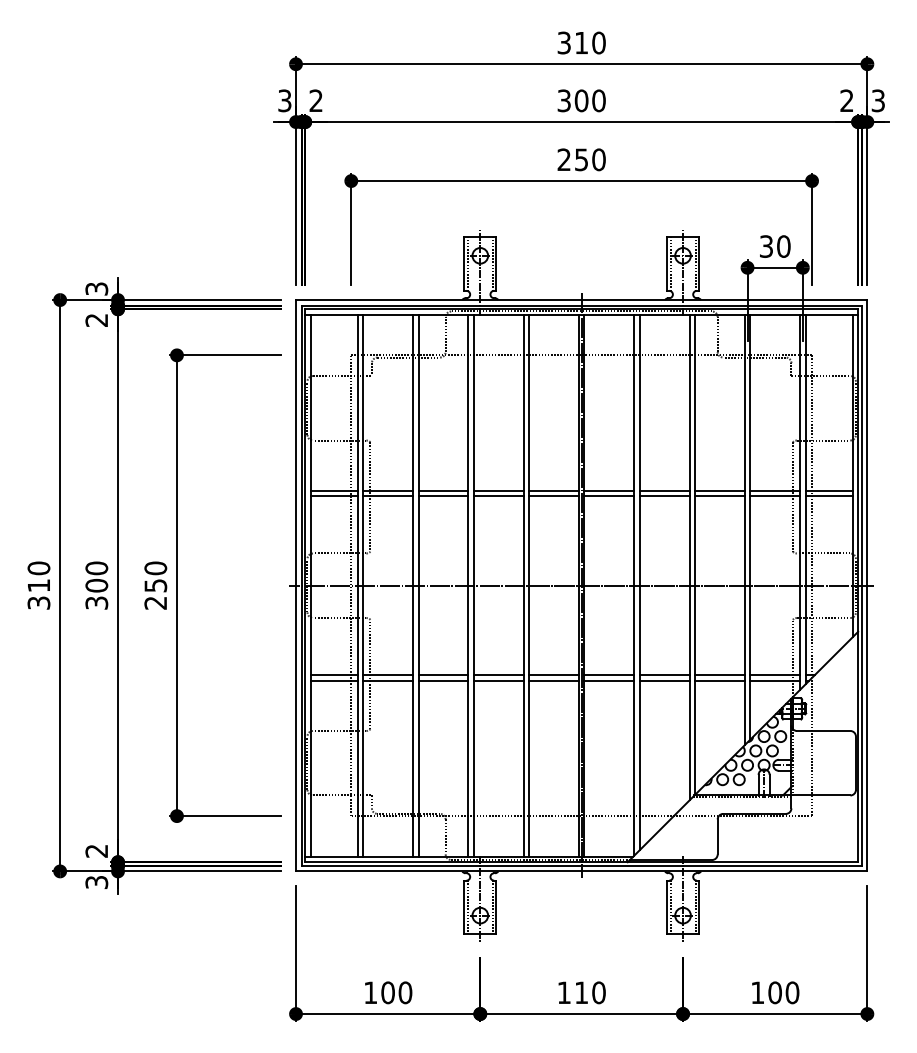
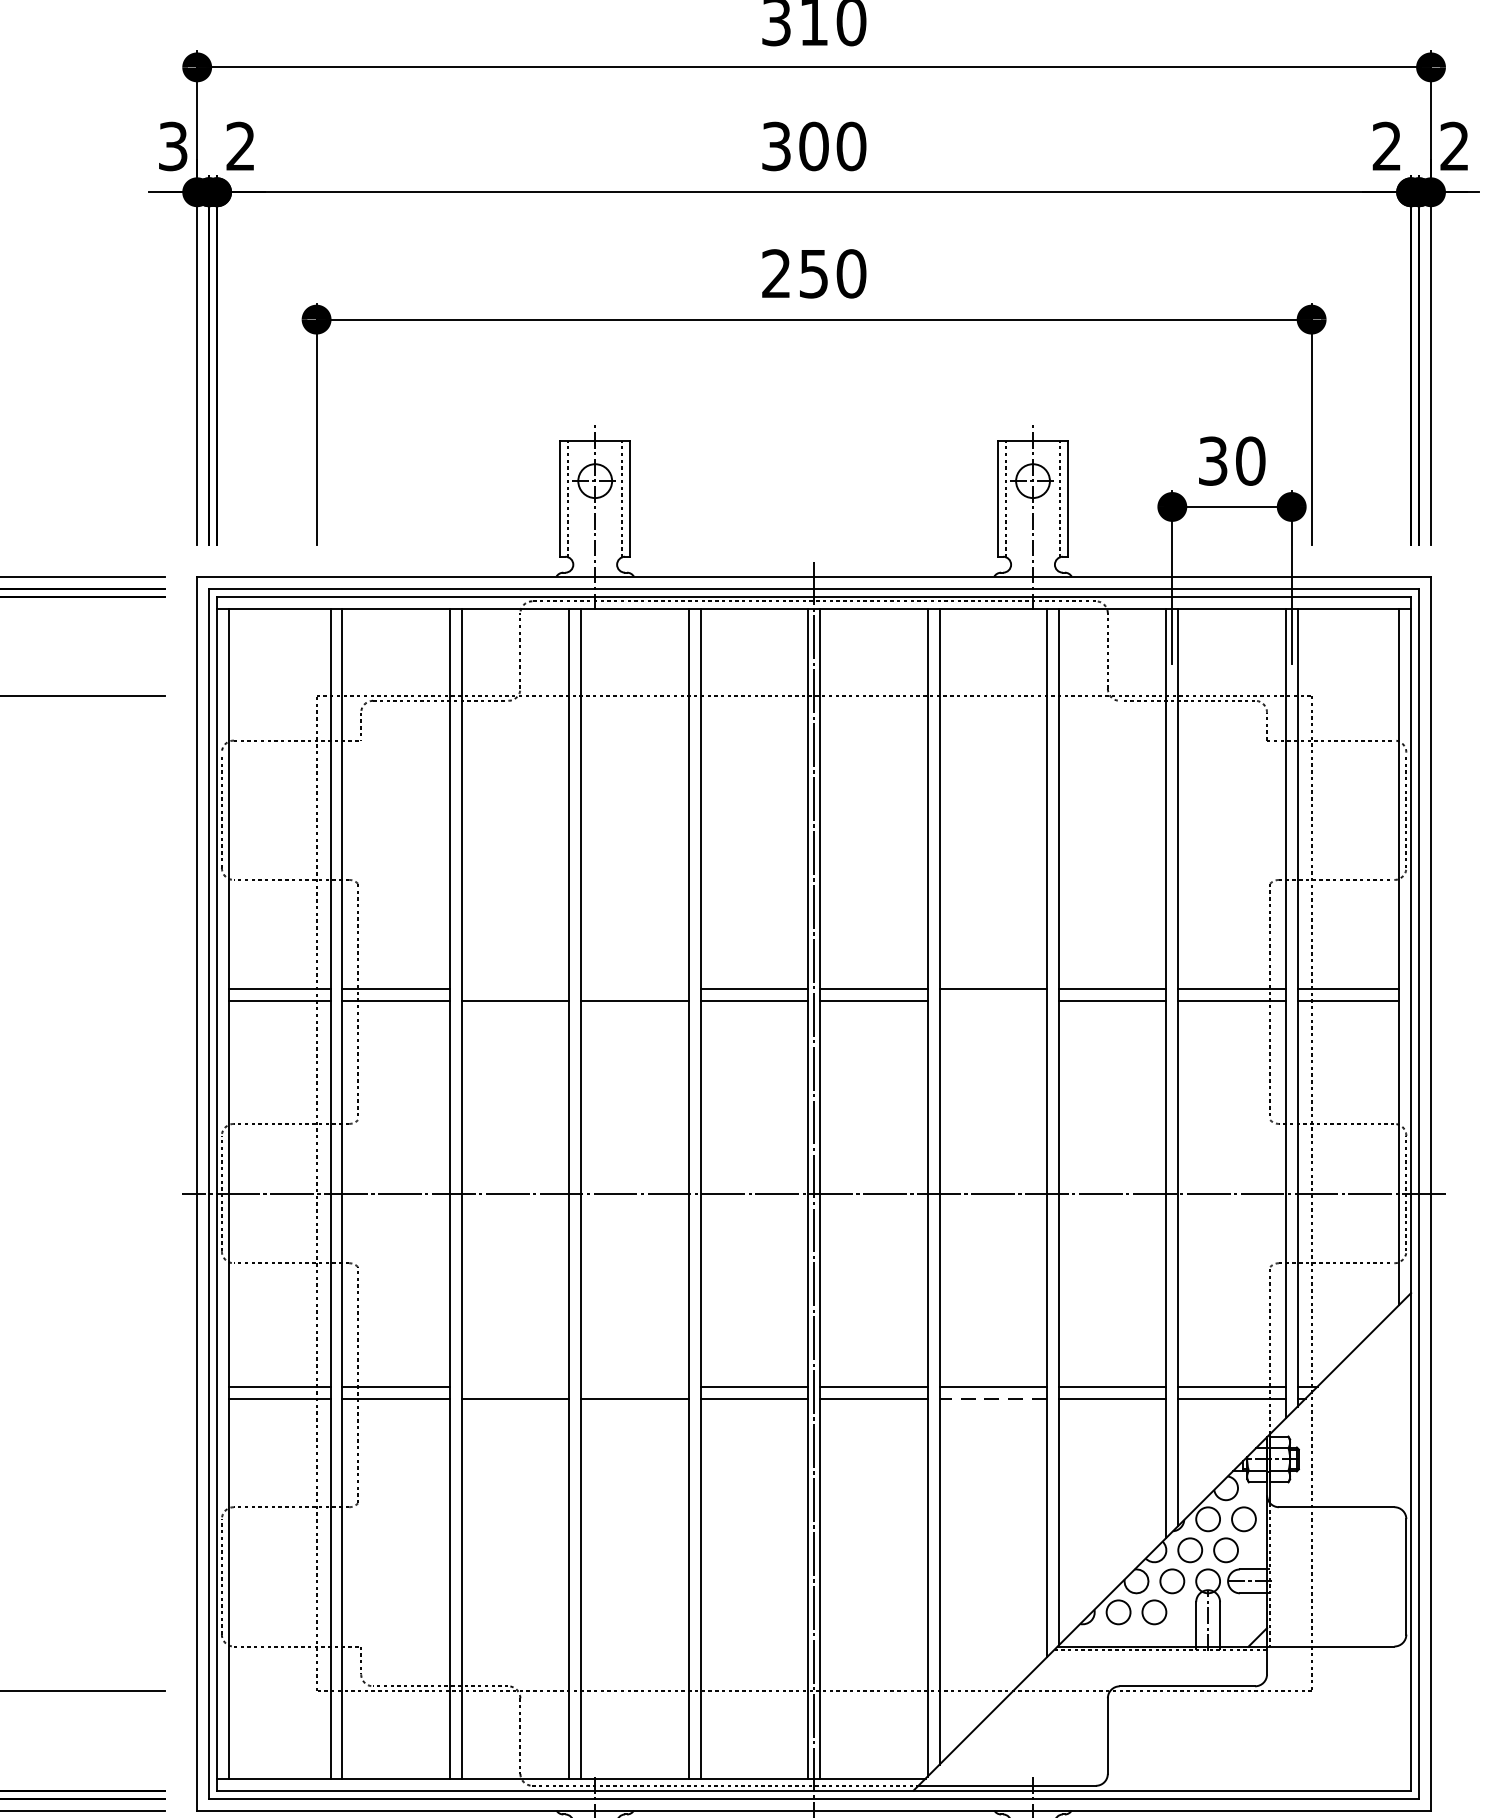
text: (877, 100) -> (1452, 145), 3 -> 2
line: (443, 490) -> (515, 987), removed
line: (498, 490) -> (634, 987), removed
line: (664, 496) -> (992, 1000), removed
line: (443, 675) -> (515, 1387), removed
line: (498, 675) -> (634, 1387), removed
line: (664, 680) -> (992, 1398), solid -> dashed

